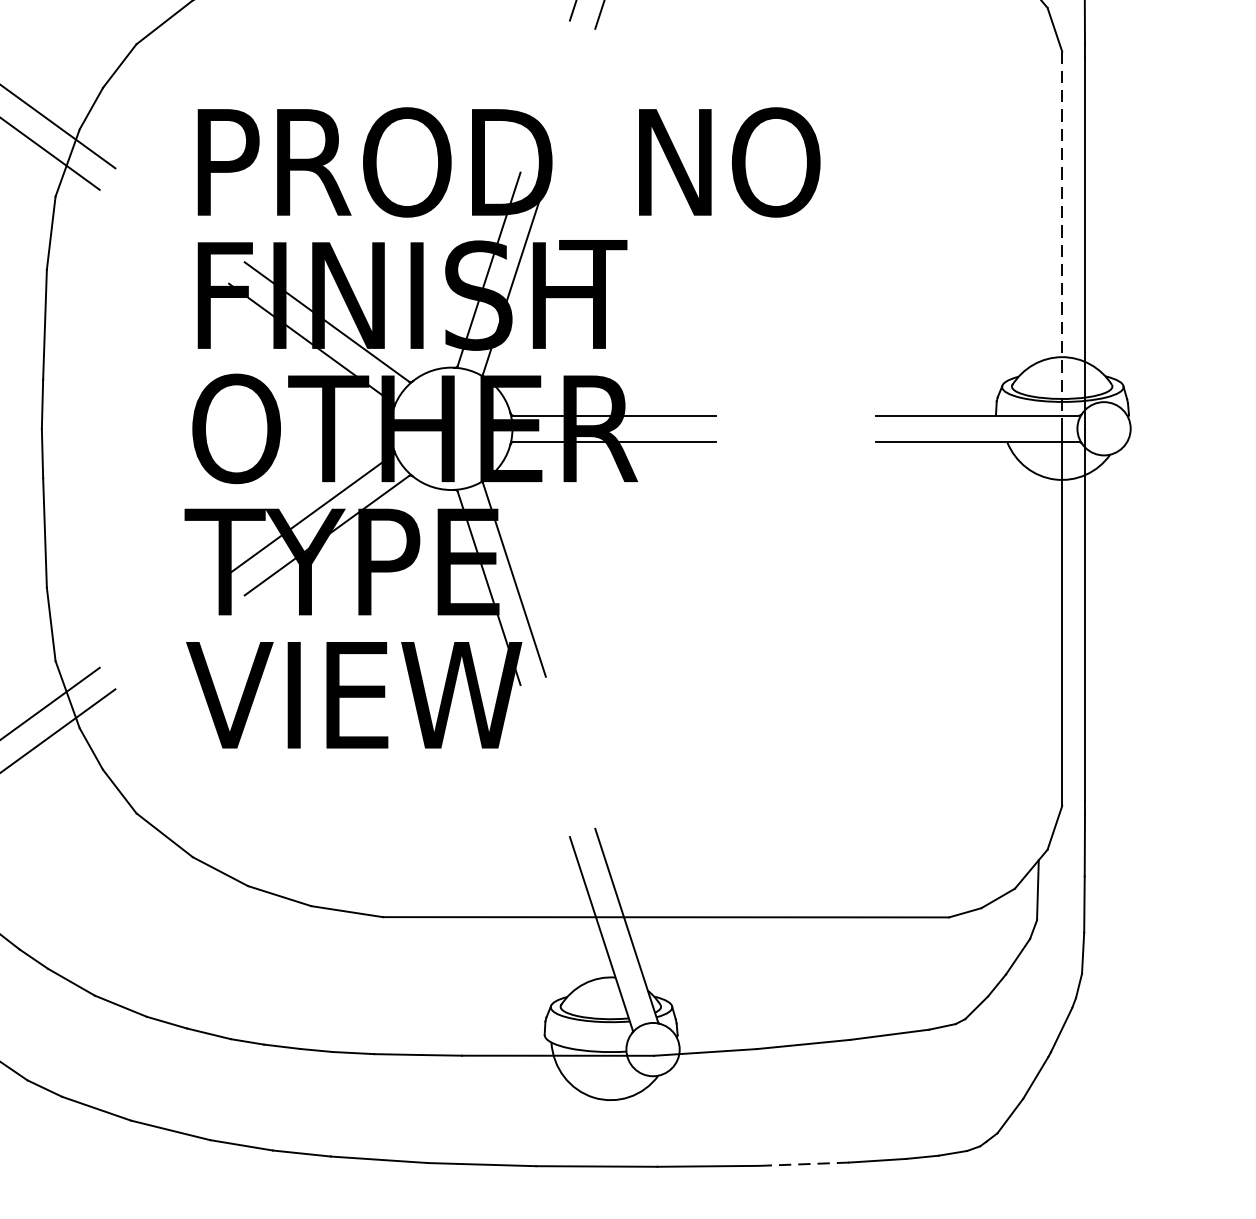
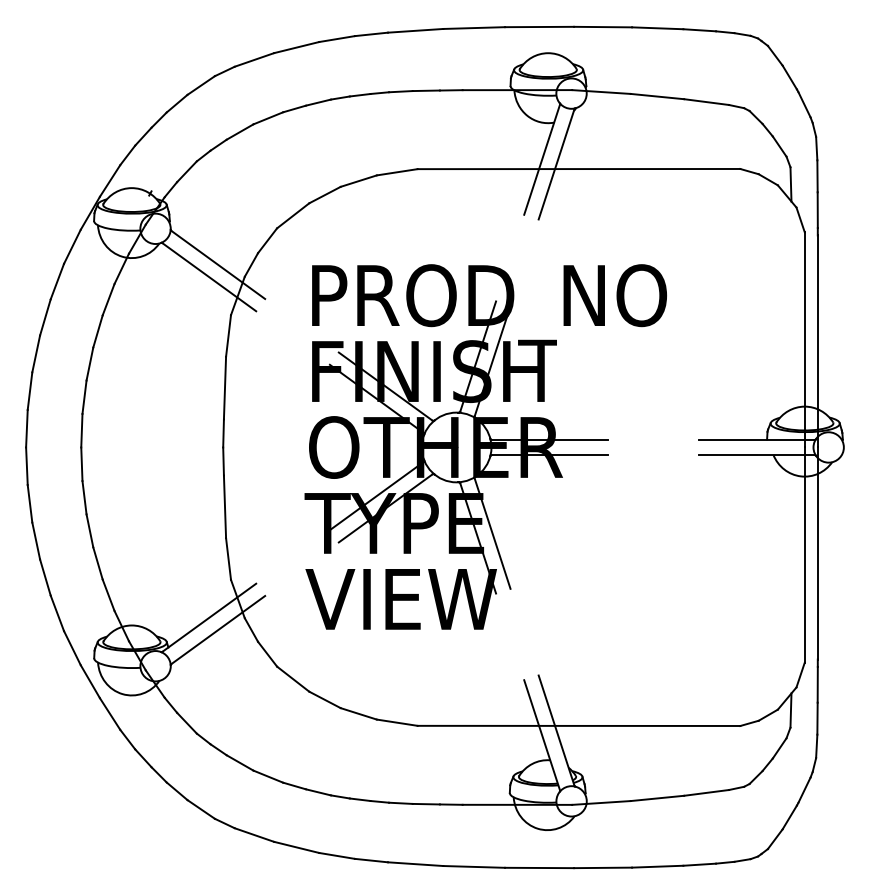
line: (1061, 239) -> (804, 339), dashed -> solid
line: (803, 1163) -> (657, 866), dashed -> solid

